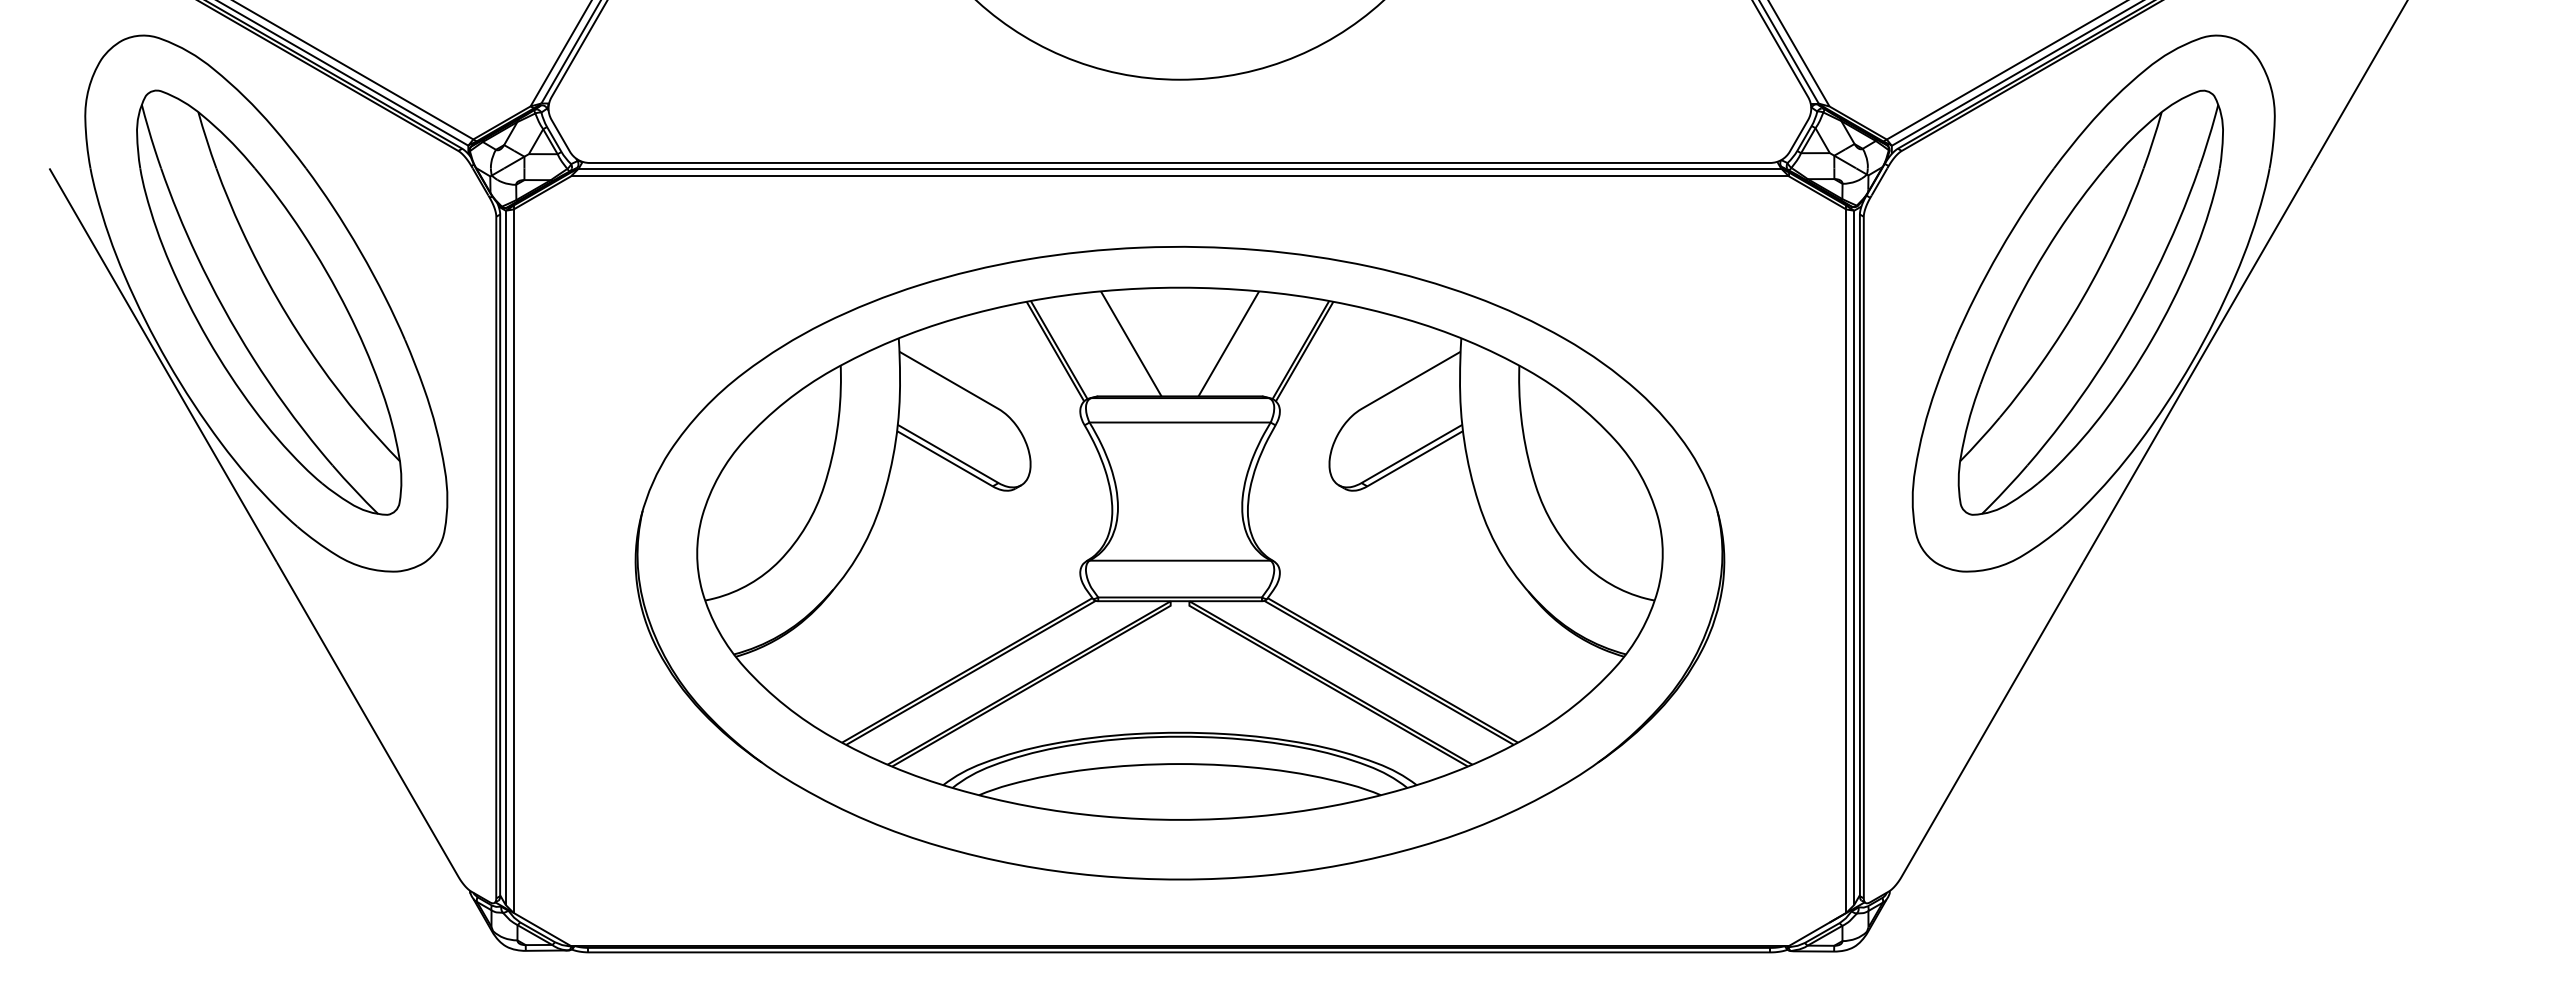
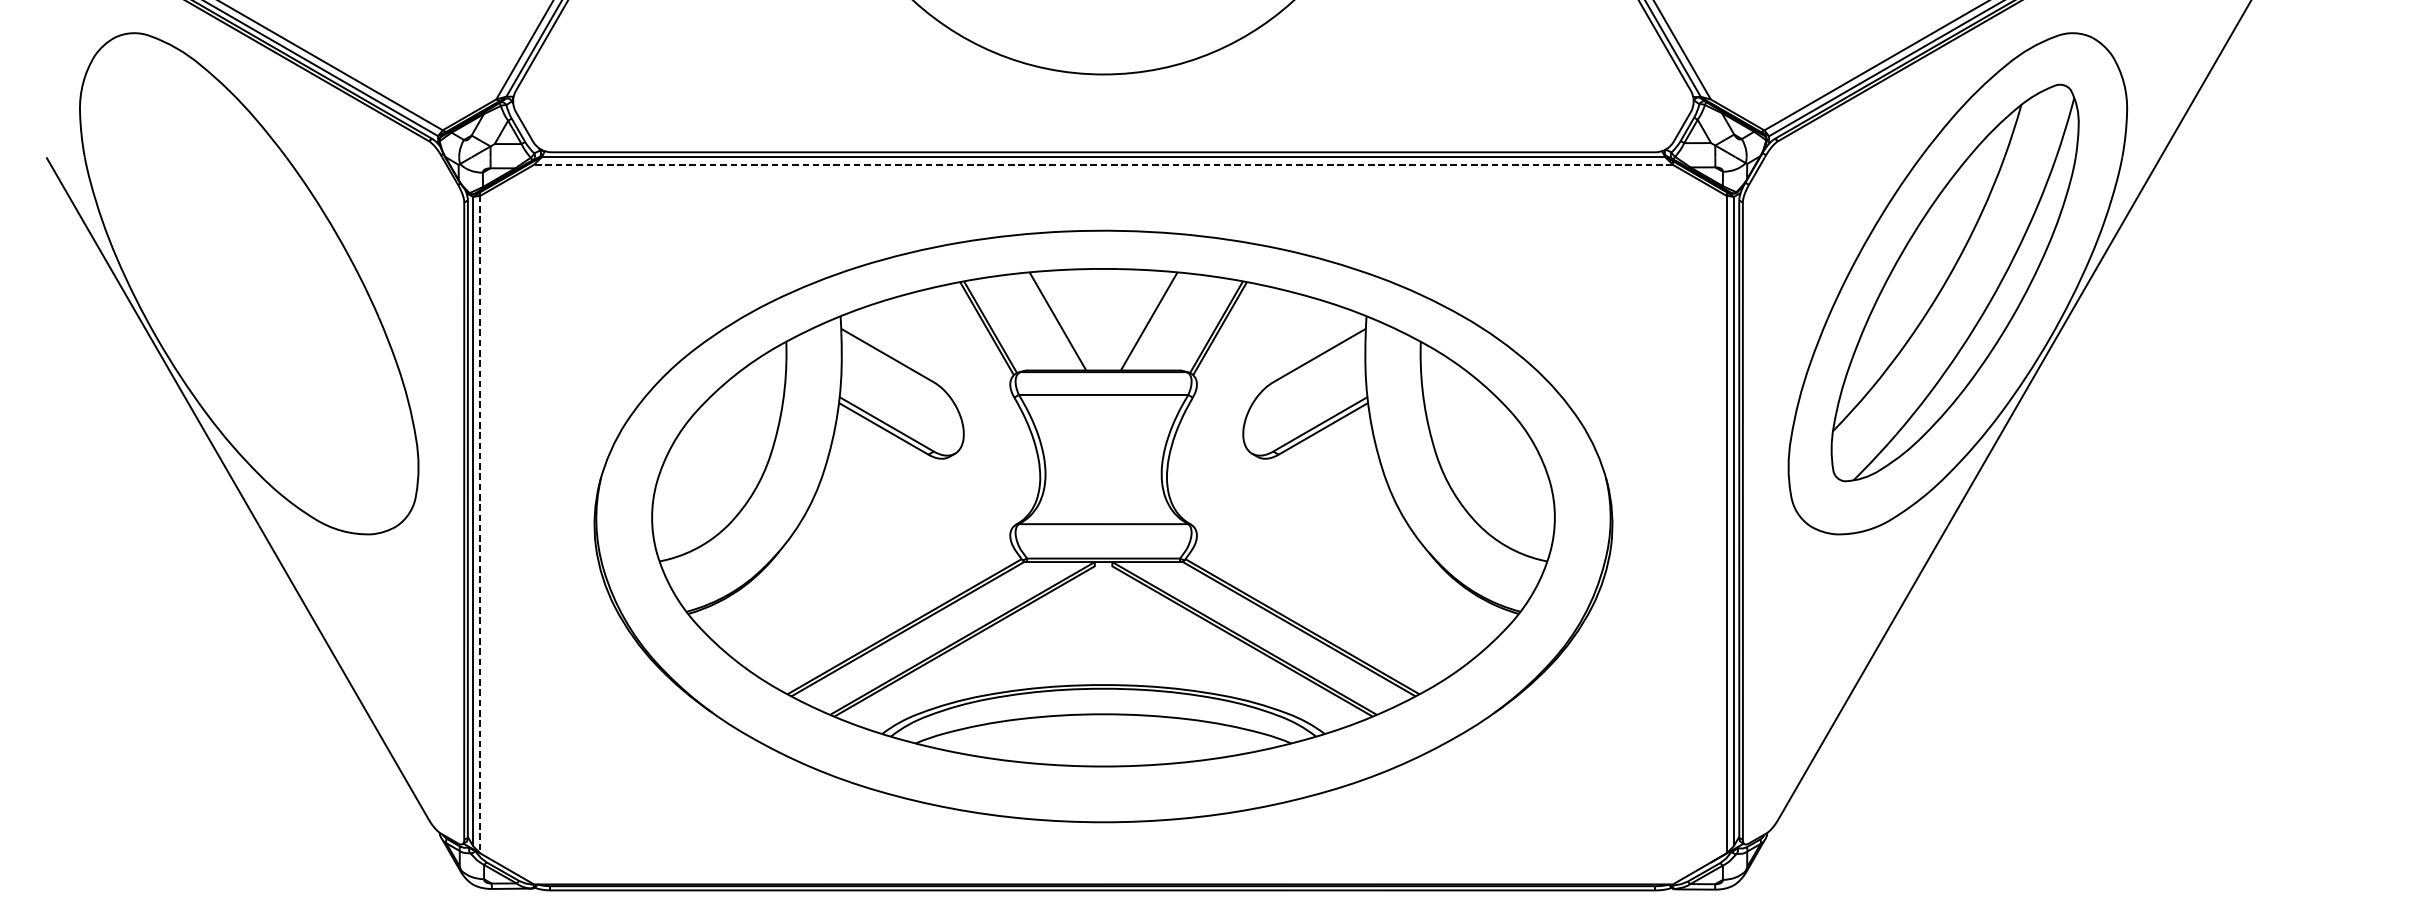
line: (1179, 176) -> (1103, 164), solid -> dashed
part: (269, 302) -> (252, 282), removed
line: (513, 561) -> (480, 524), solid -> dashed

